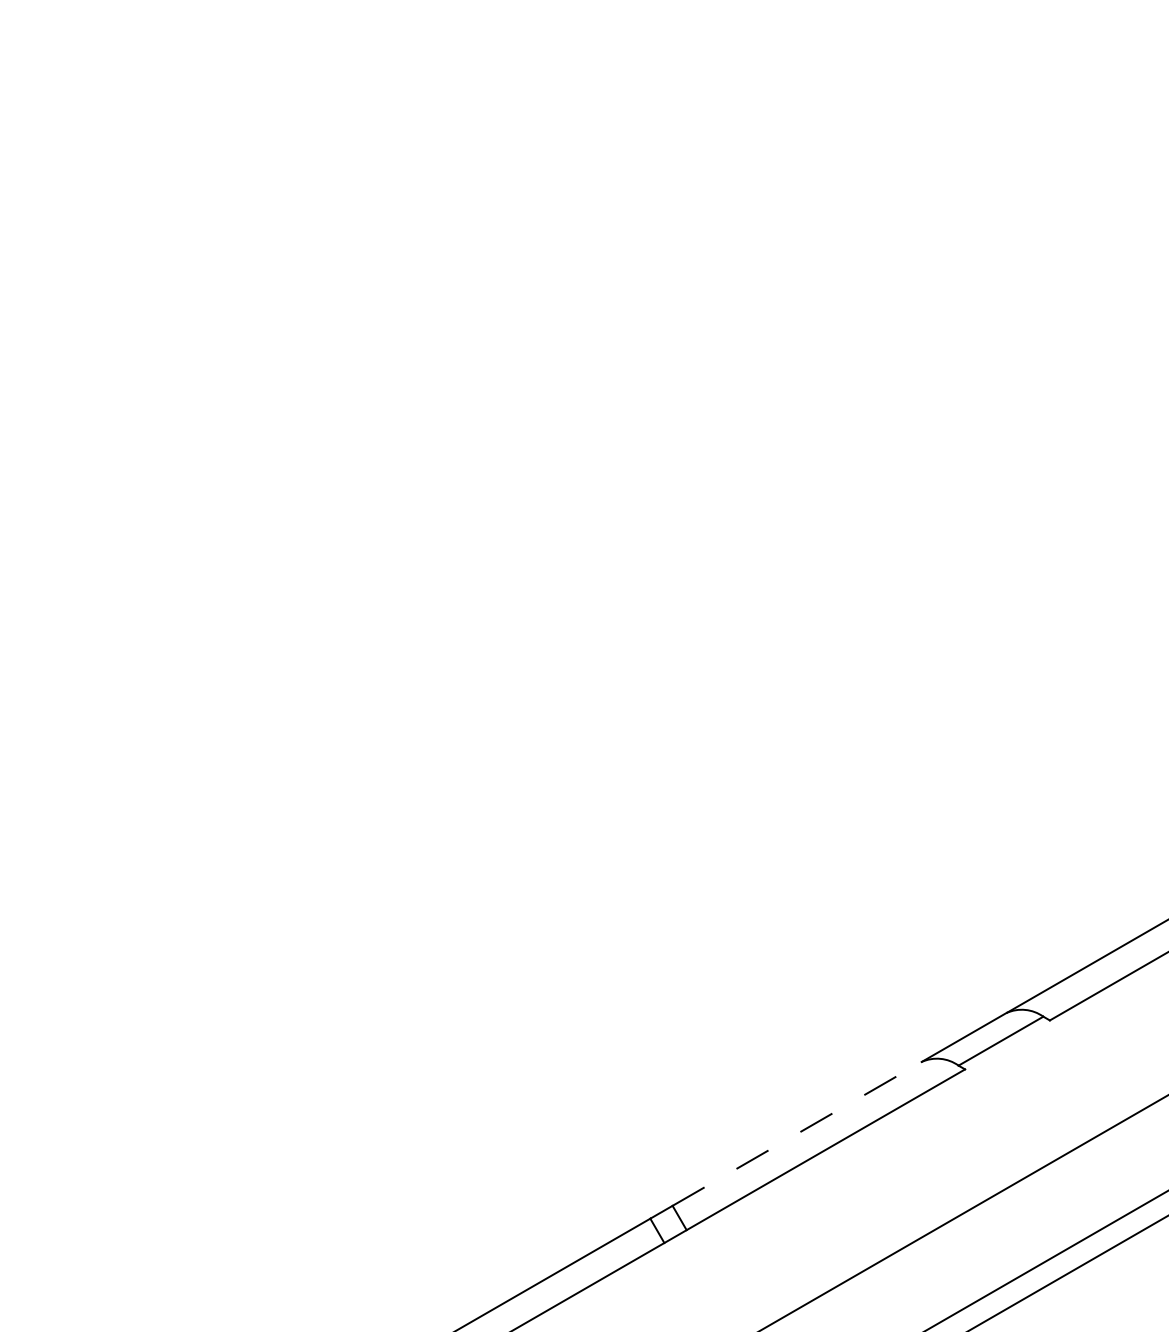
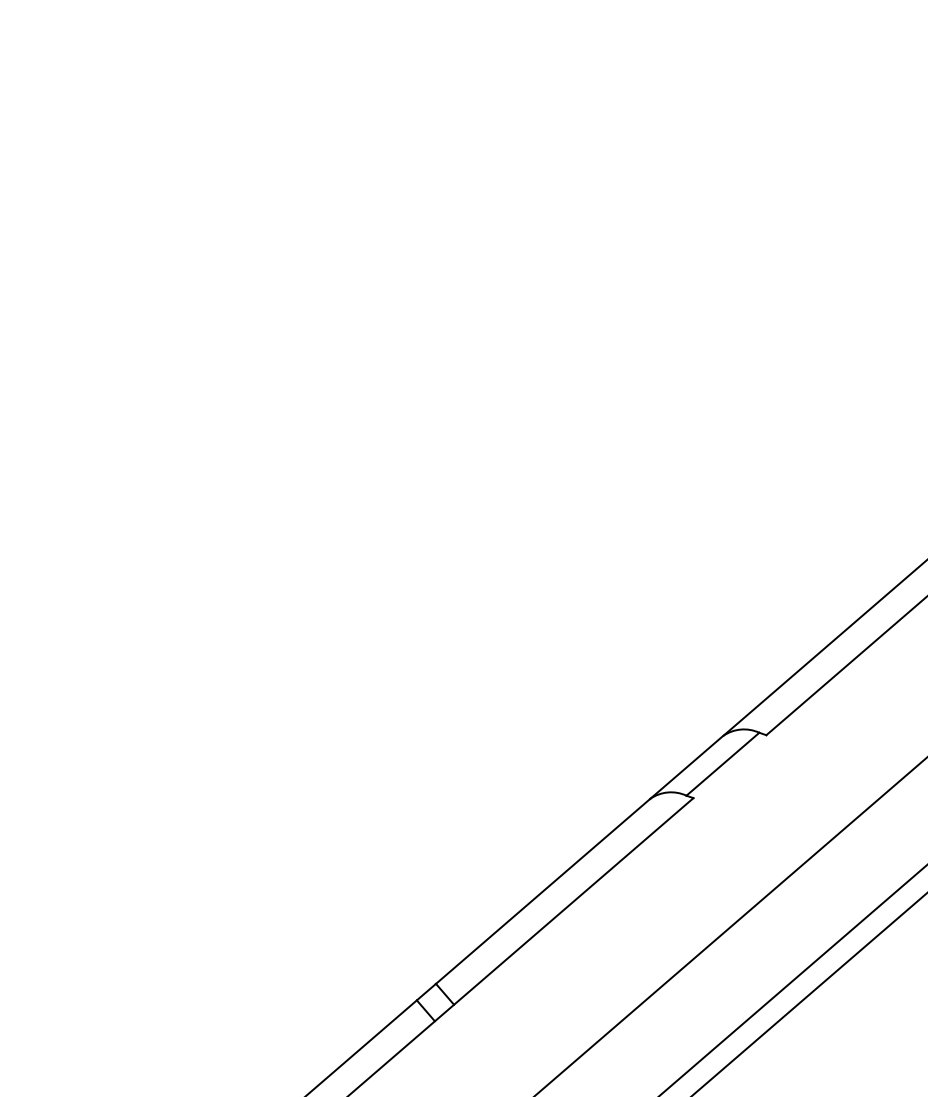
line: (797, 1133) -> (543, 890), dashed -> solid

